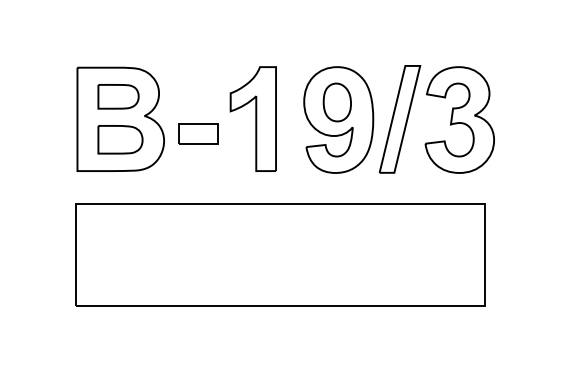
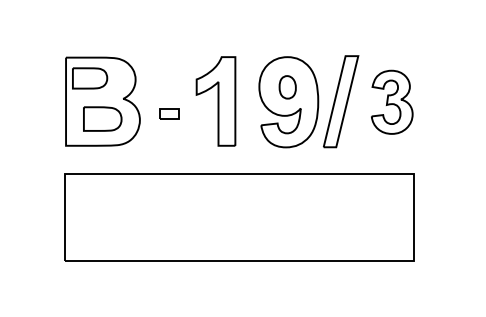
part: (119, 96) -> (90, 78), moved
part: (337, 102) -> (287, 87), size x0.7
part: (460, 120) -> (392, 102), size x0.7
part: (198, 133) -> (169, 113), size x0.6

